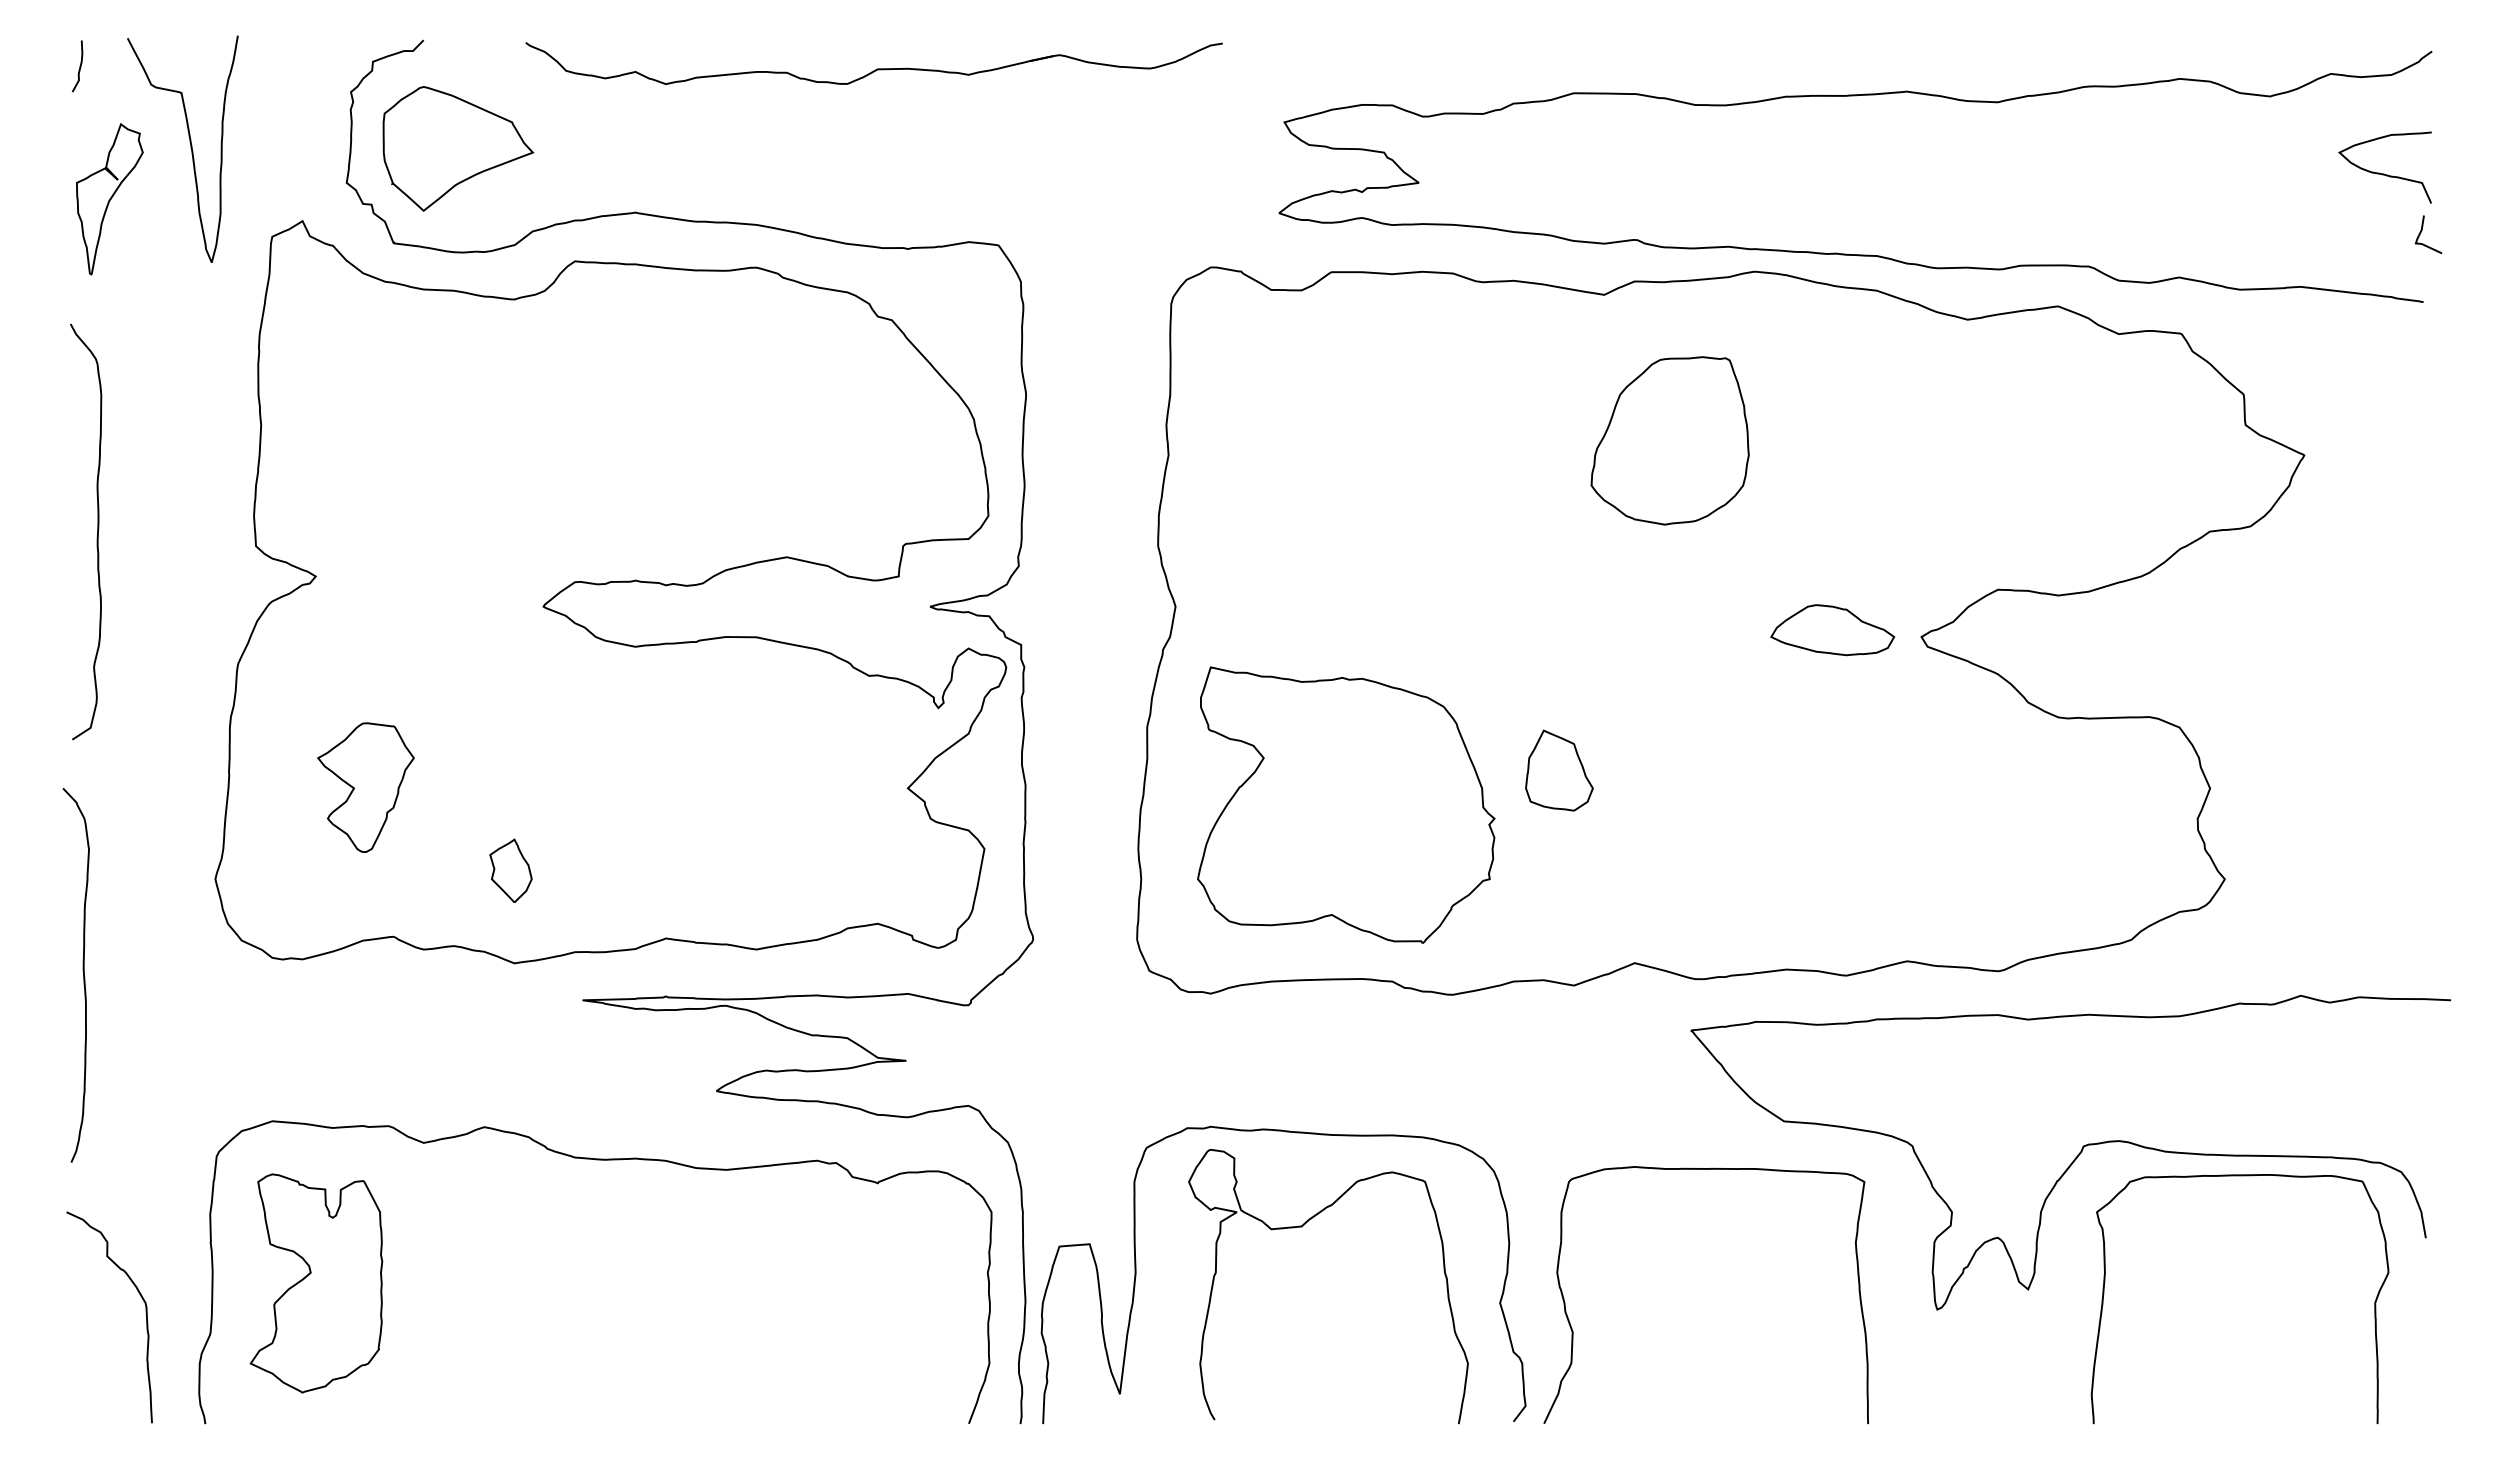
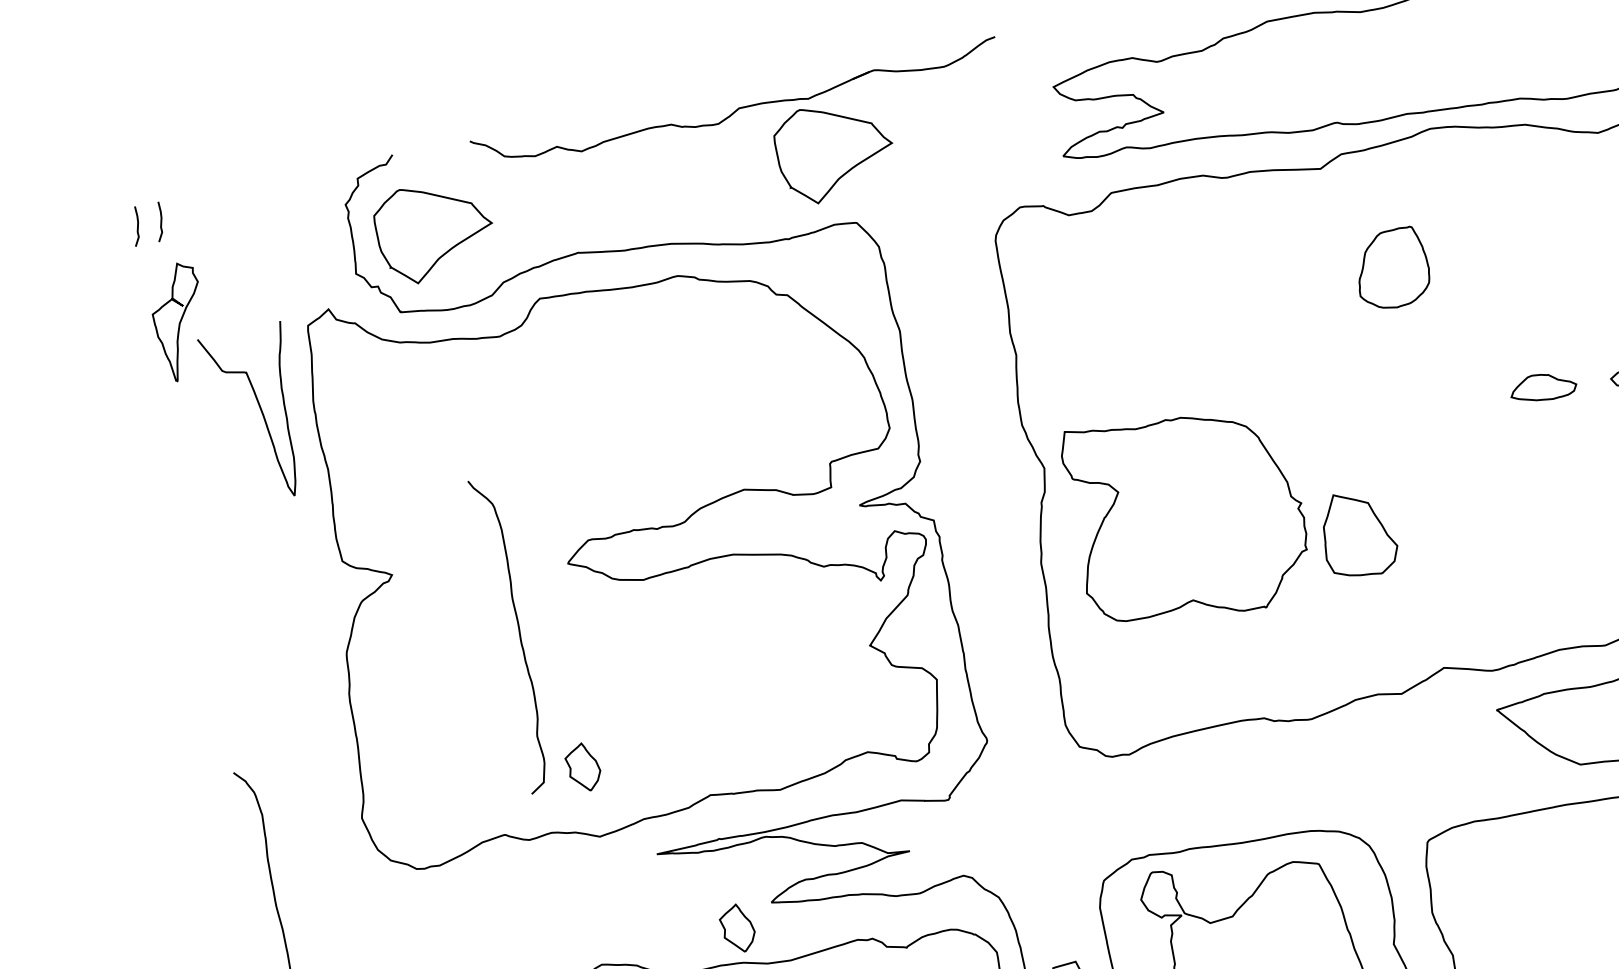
curve: (110, 66) -> (160, 221), added
curve: (190, 148) -> (261, 413), moved
part: (989, 148) -> (835, 151), added
part: (1669, 440) -> (1391, 268), size x0.6
curve: (97, 531) -> (519, 633), moved
part: (1832, 630) -> (1542, 387), size x0.7
part: (1559, 770) -> (1358, 534), size x1.4
part: (365, 787) -> (461, 726), removed
part: (1346, 804) -> (1187, 514), moved
part: (666, 1115) -> (737, 928), added

